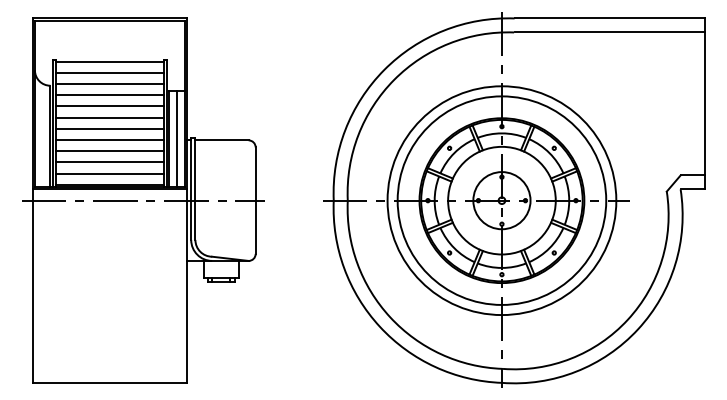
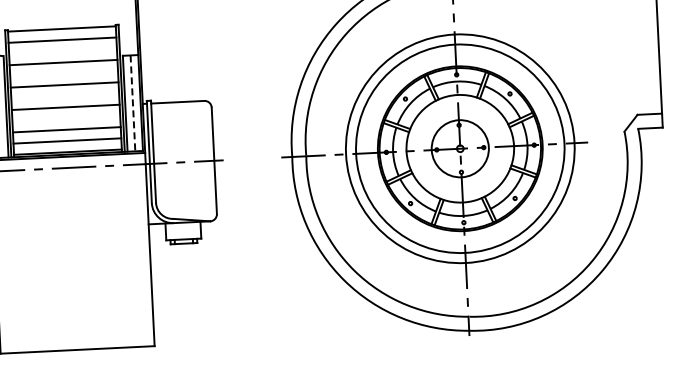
line: (109, 83) -> (62, 50), removed
line: (109, 106) -> (63, 73), removed
line: (109, 128) -> (64, 95), removed
line: (177, 139) -> (133, 103), solid -> dashed
line: (109, 151) -> (65, 118), removed

